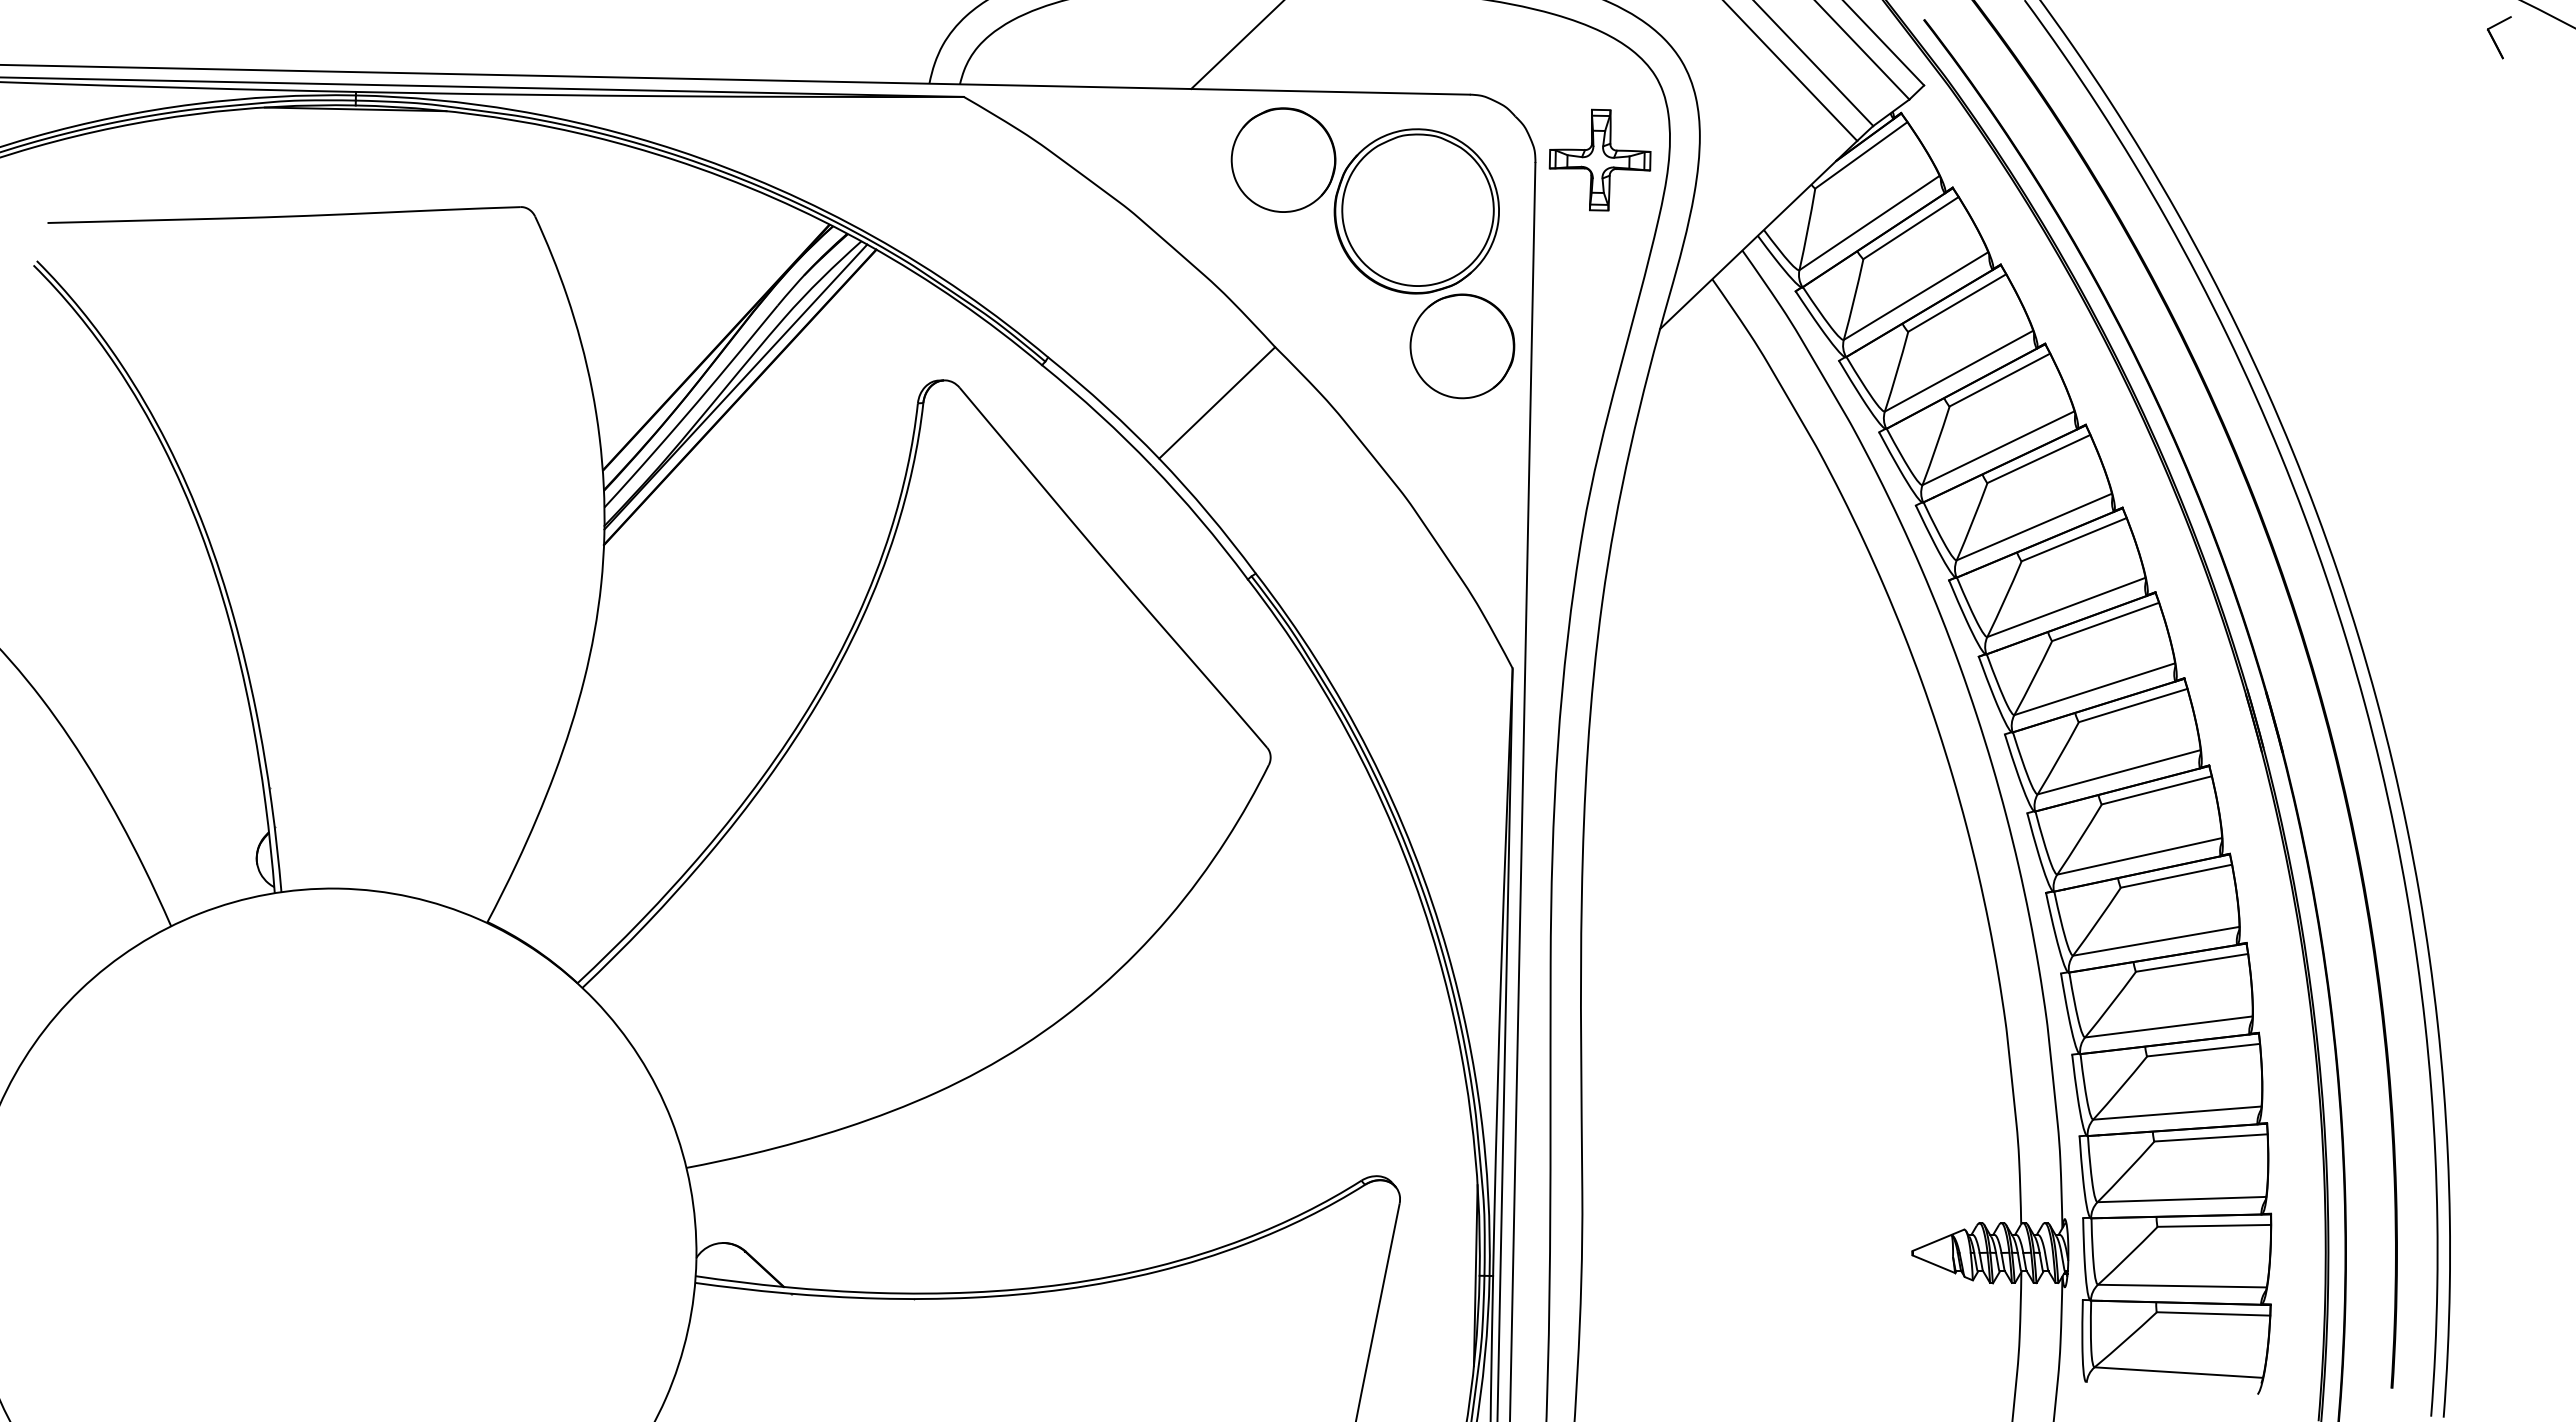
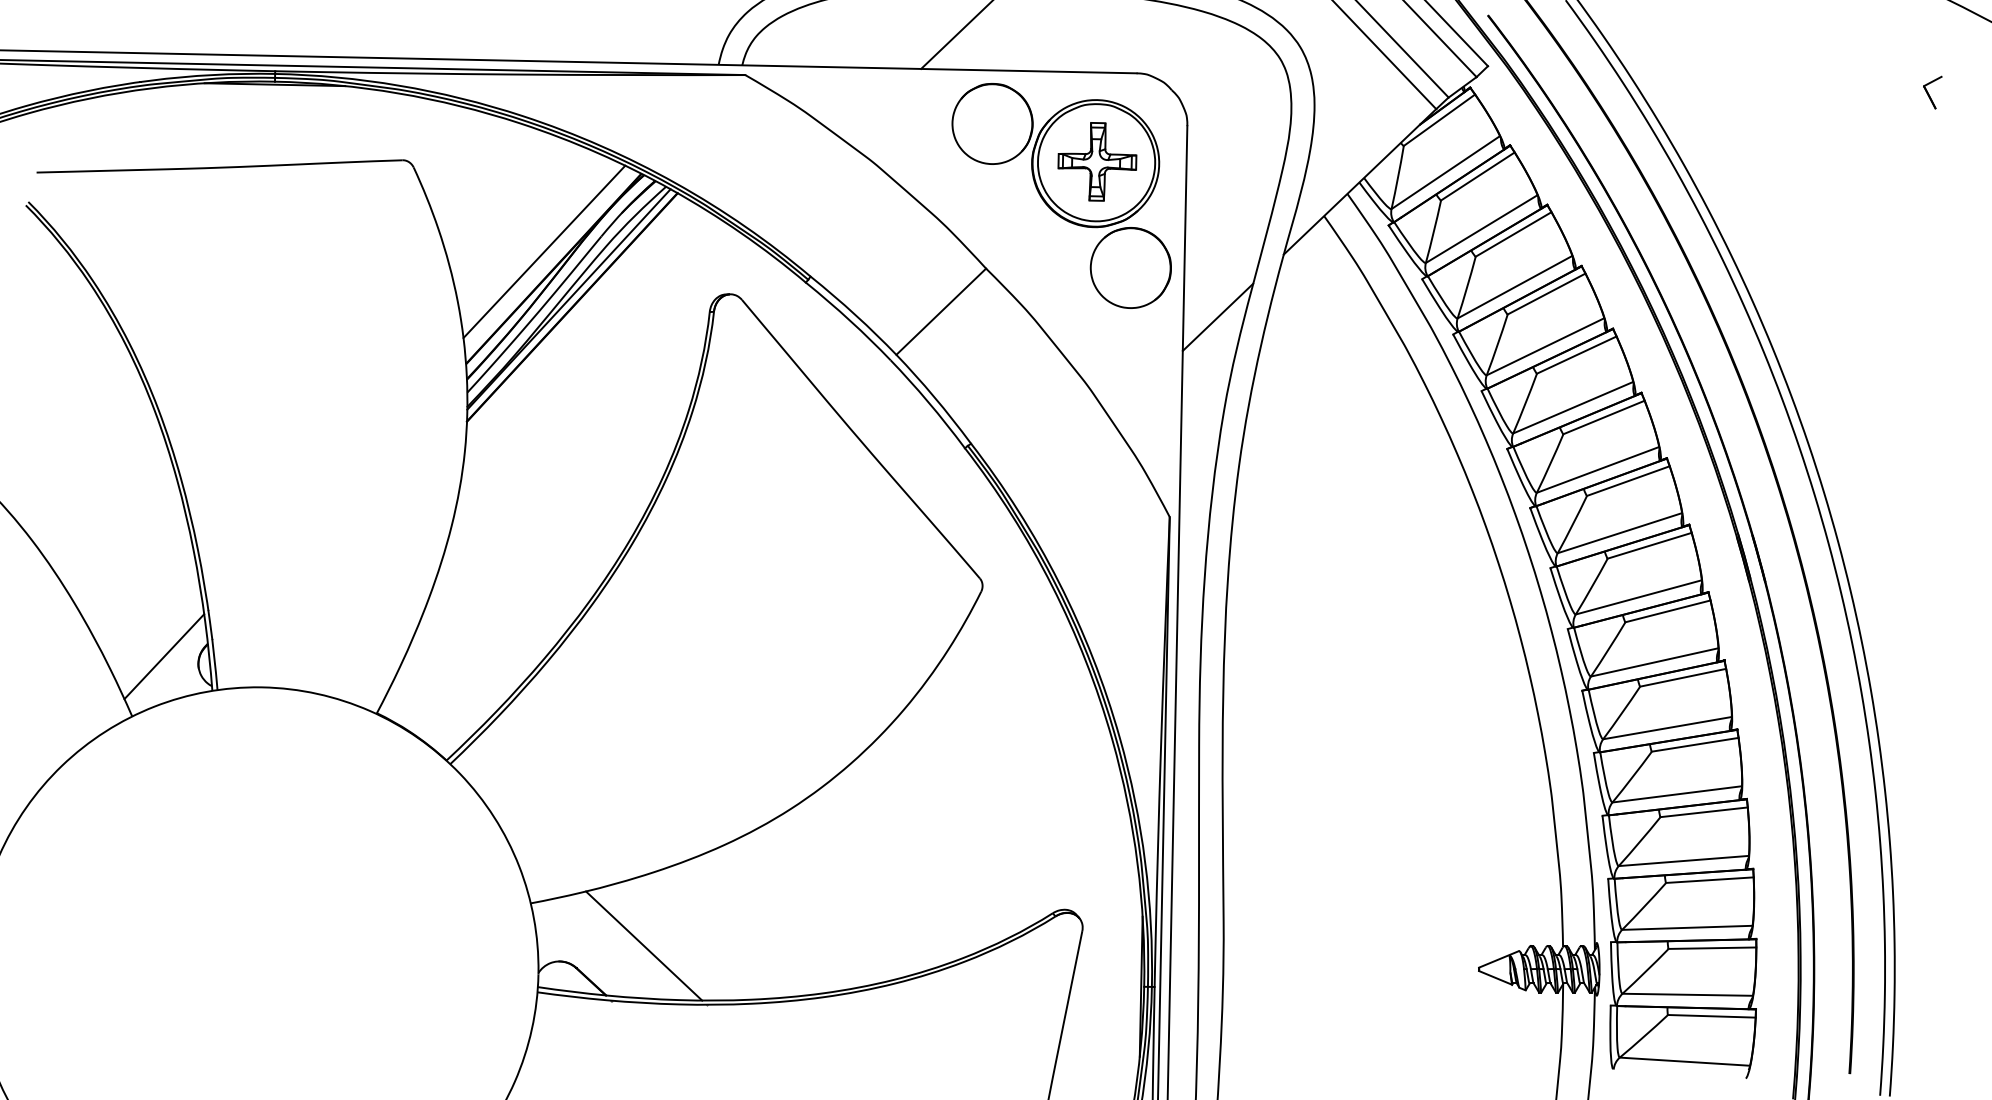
part: (2499, 37) -> (1932, 92), moved
part: (1599, 159) -> (1096, 161), moved
line: (703, 325) -> (543, 251), added
line: (1574, 409) -> (1217, 316), added
line: (212, 848) -> (164, 656), added
line: (832, 1222) -> (643, 945), added

